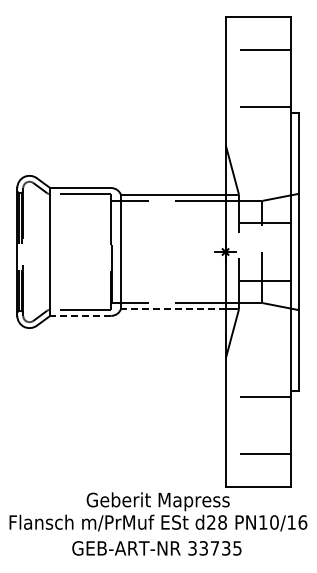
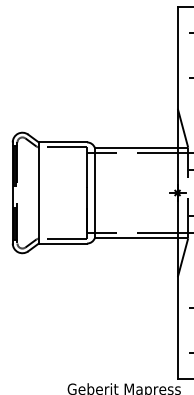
line: (172, 309) -> (135, 238), dashed -> solid
line: (80, 315) -> (62, 243), dashed -> solid

